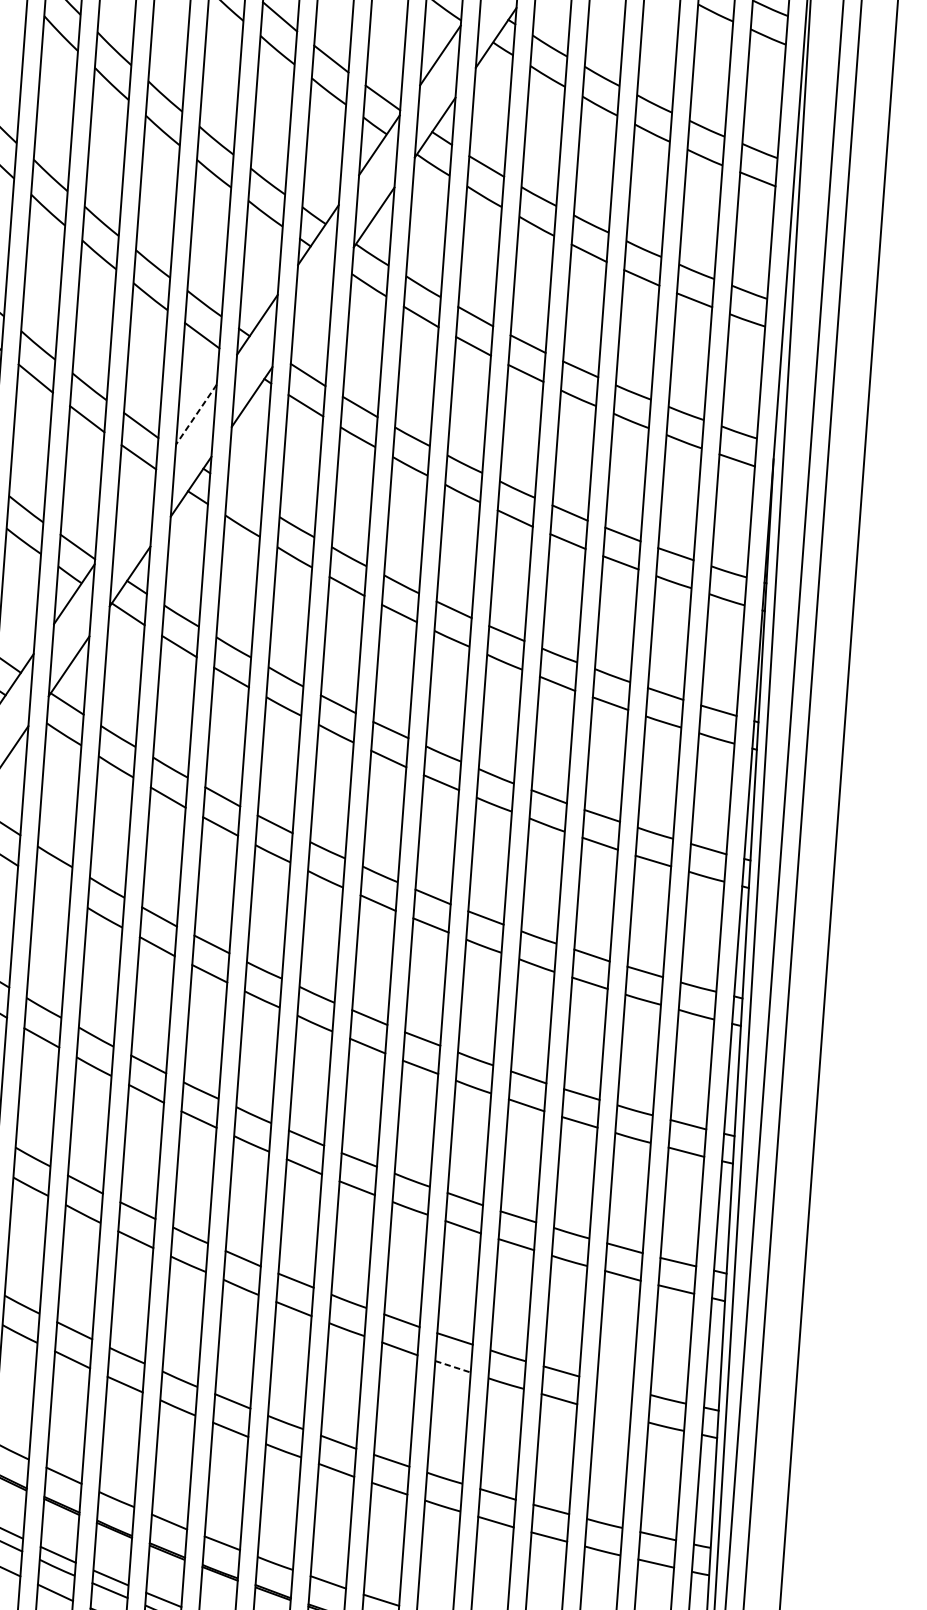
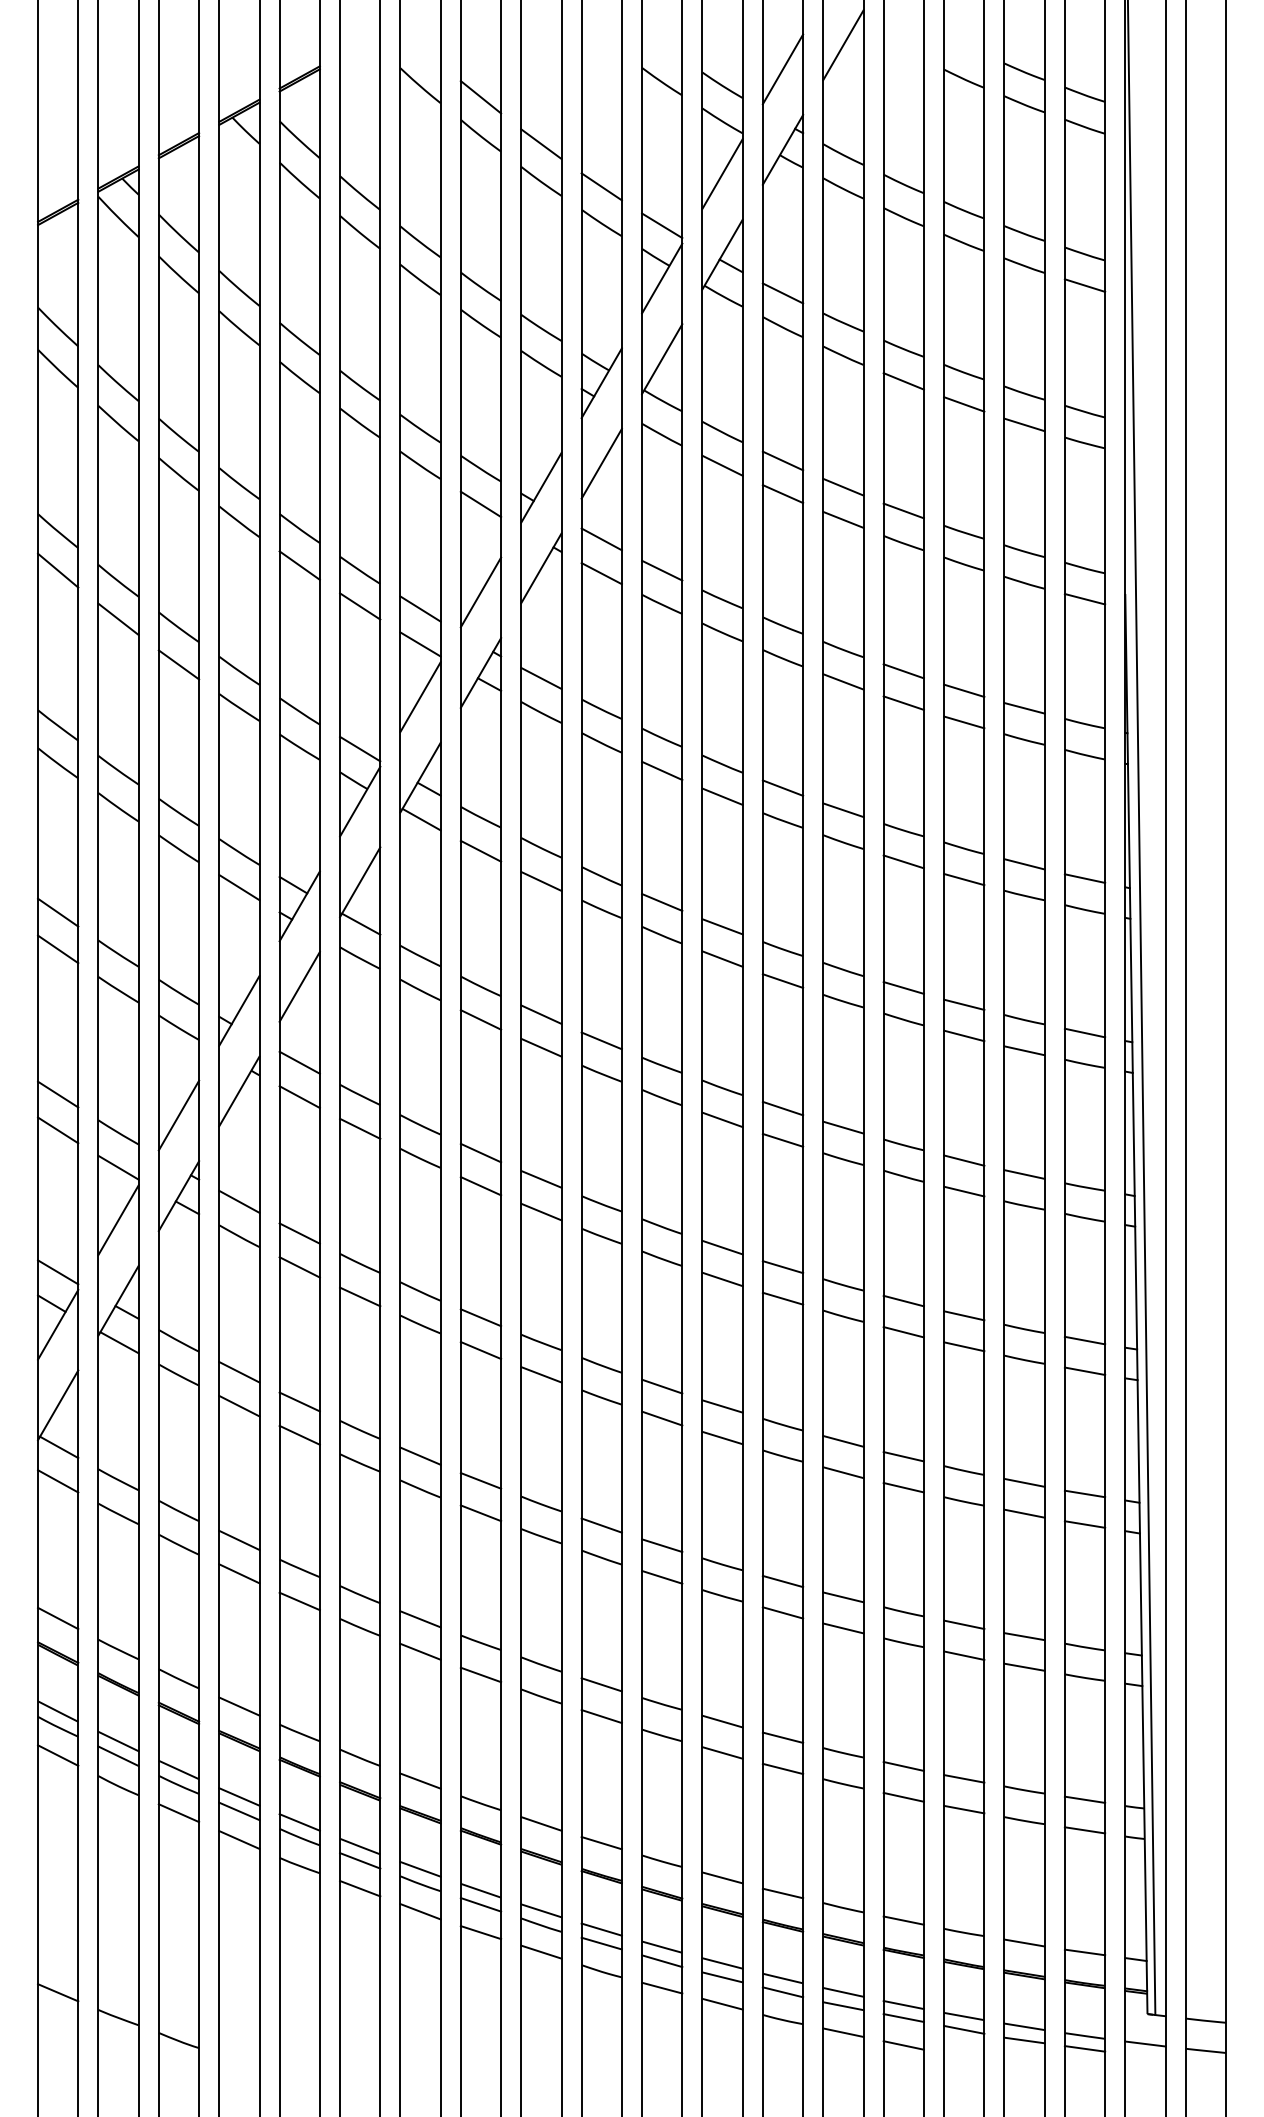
line: (312, 306) -> (601, 463), added
line: (195, 414) -> (480, 592), dashed -> solid
line: (245, 494) -> (541, 677), added
line: (135, 503) -> (420, 696), added
line: (53, 887) -> (360, 1128), added
line: (453, 1366) -> (843, 1628), dashed -> solid
line: (614, 1385) -> (1024, 1636), added
line: (612, 1412) -> (1024, 1666), added

